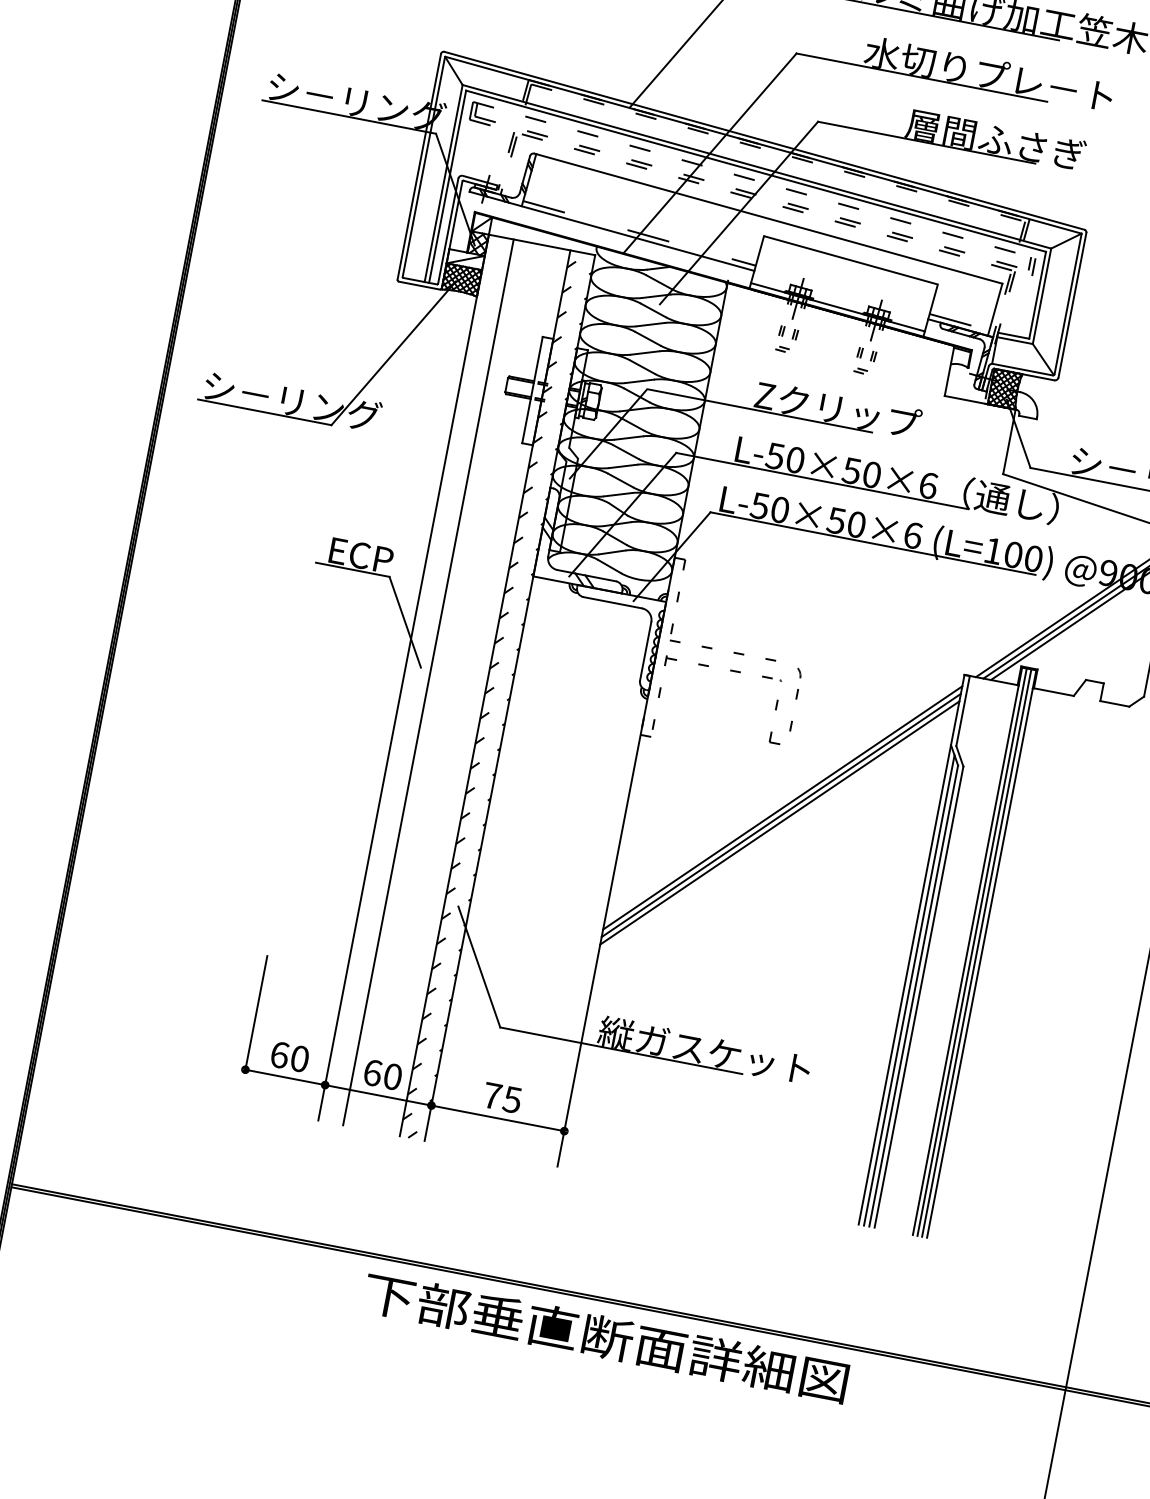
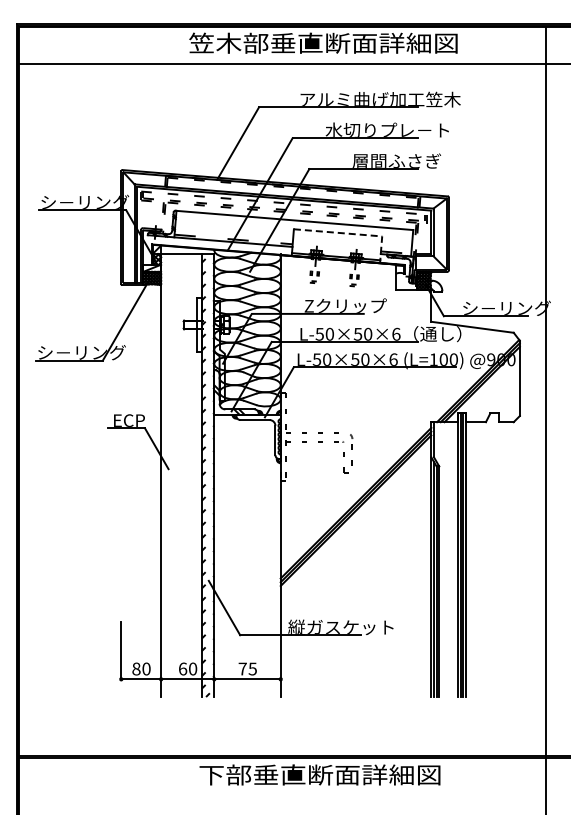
line: (879, 269) -> (352, 234), solid -> dashed
line: (428, 682) -> (173, 475), removed
text: (280, 1053) -> (136, 668), 60 -> 80

